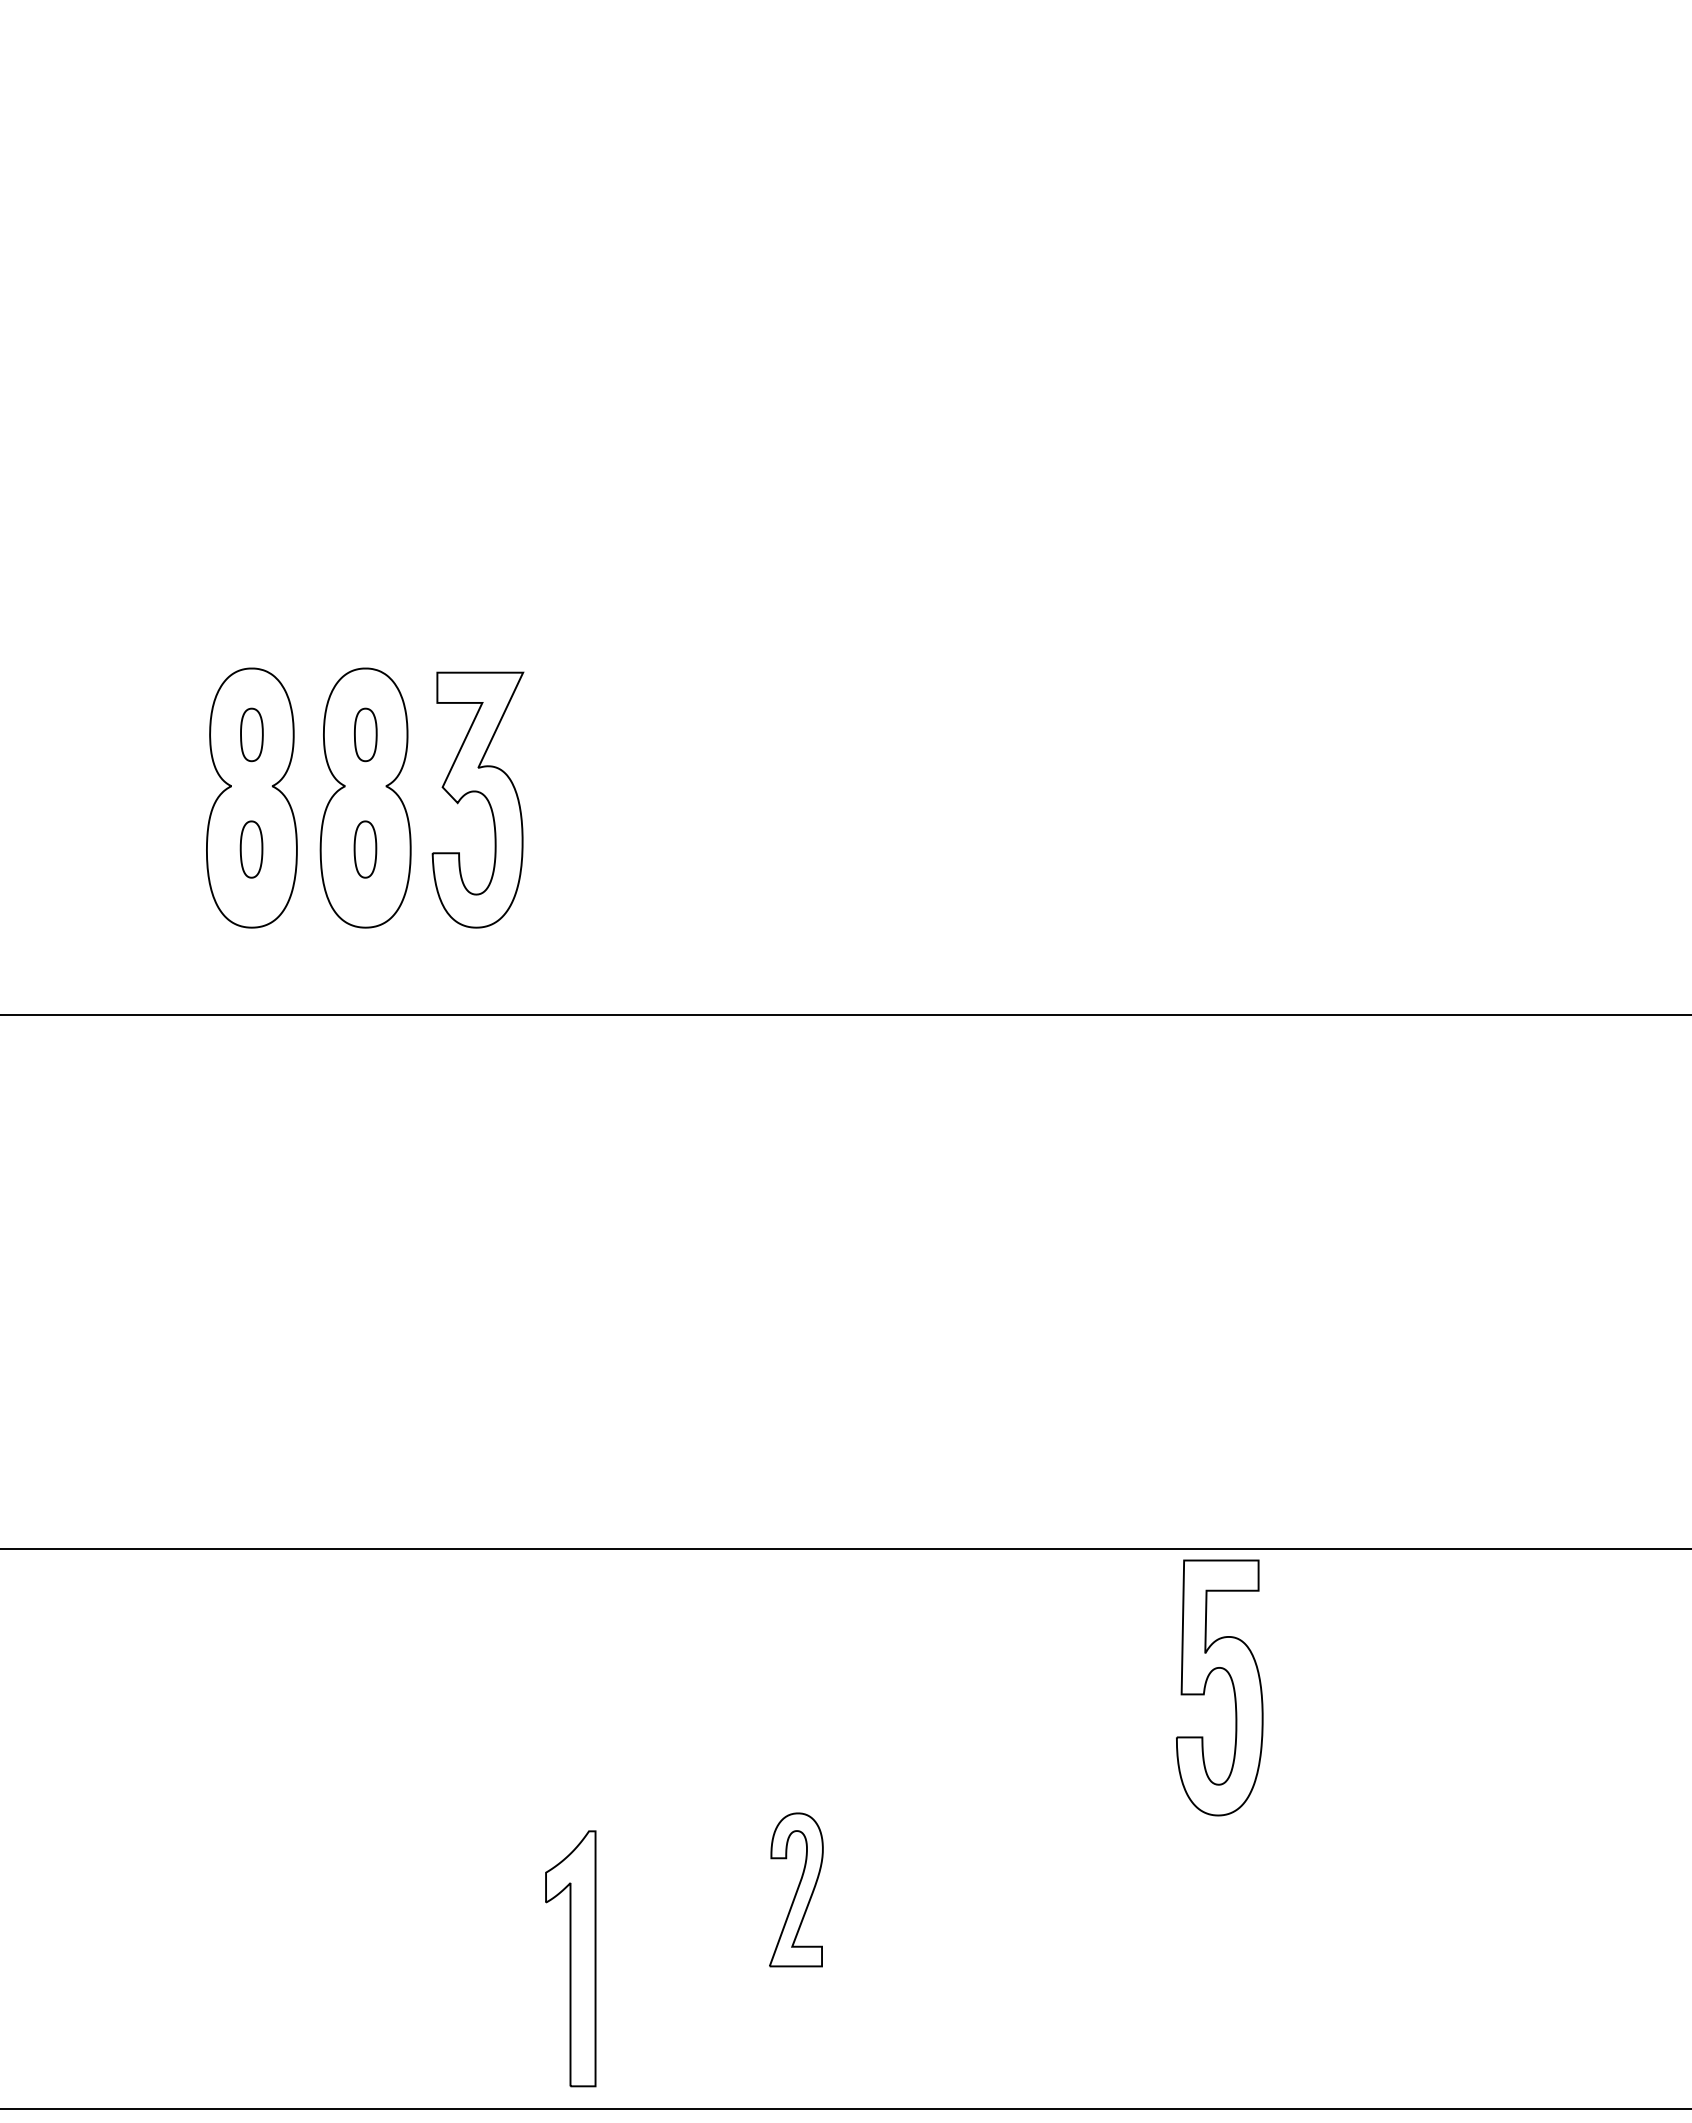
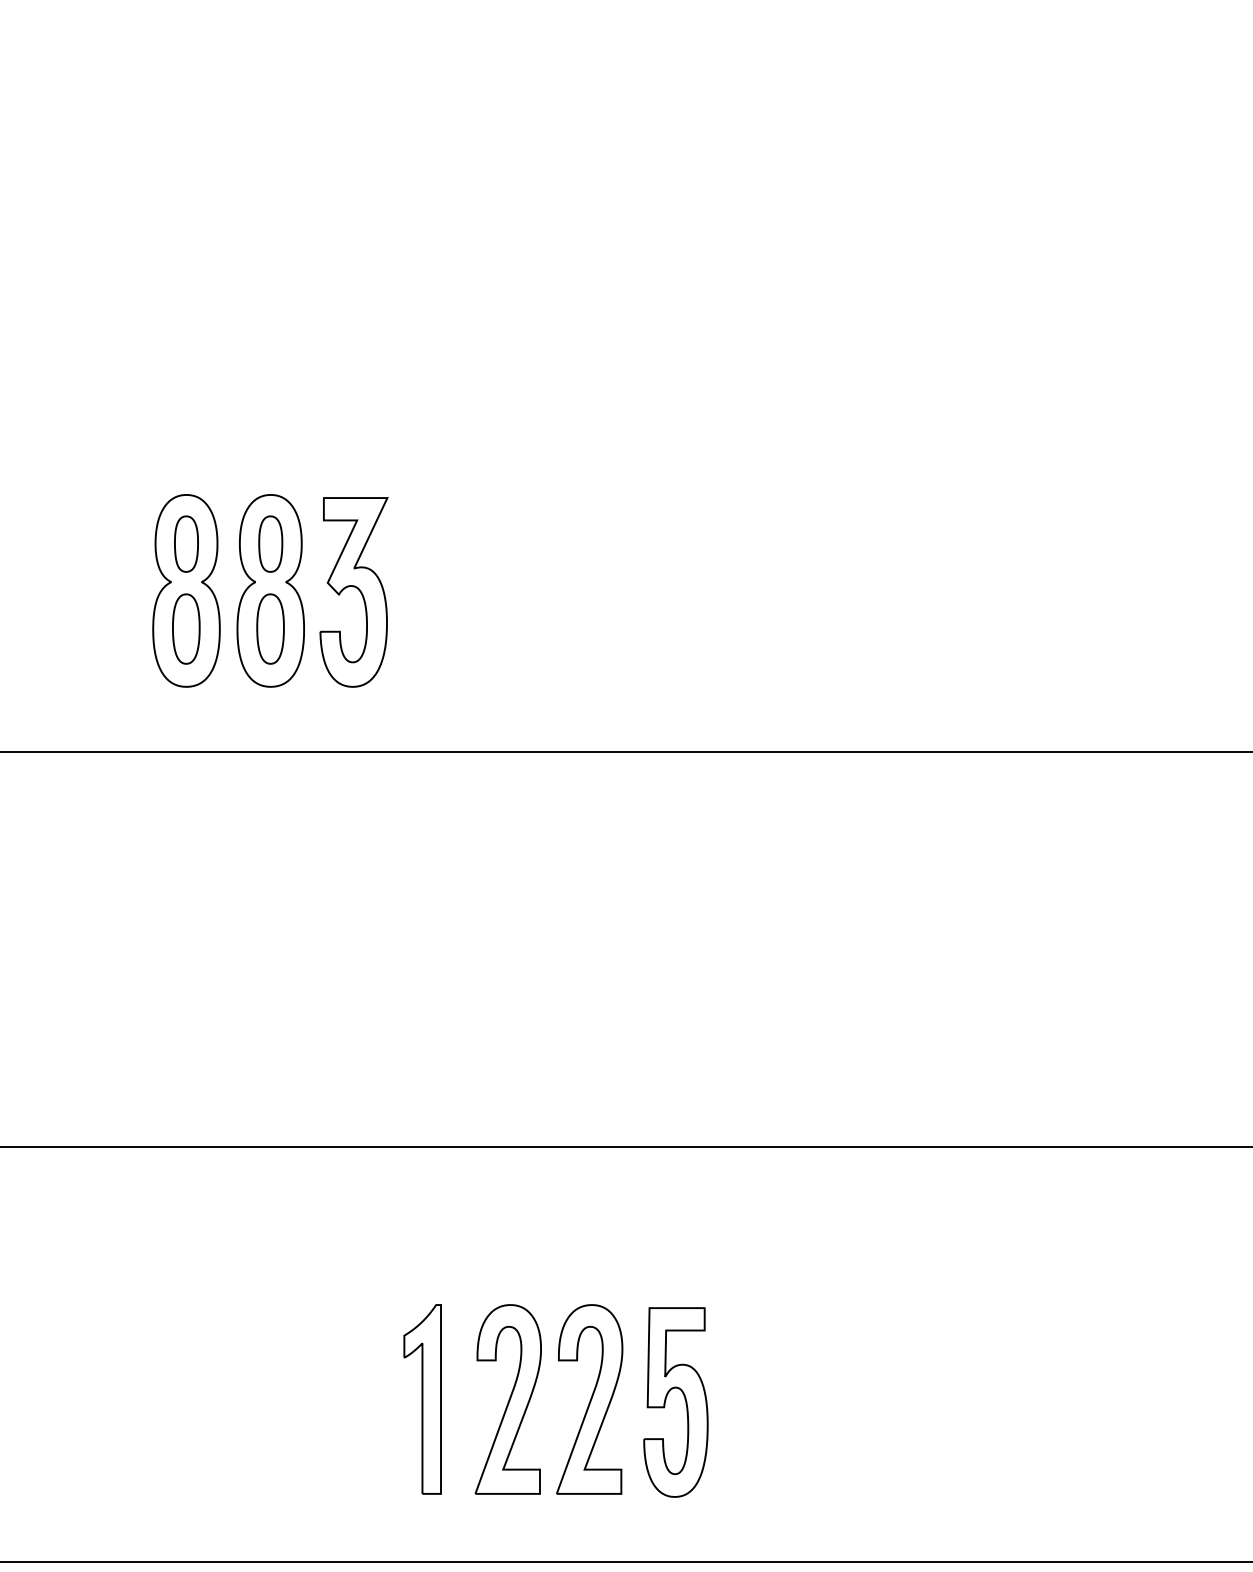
part: (251, 734) -> (186, 543), size x1.43
part: (365, 734) -> (270, 543), size x1.43
part: (251, 849) -> (186, 628), size x1.67
part: (365, 849) -> (270, 628), size x1.67
part: (1231, 1682) -> (684, 1398), moved
part: (686, 1889) -> (508, 1399), added
part: (796, 1889) -> (589, 1399), size x1.67
part: (570, 1958) -> (422, 1399), moved

